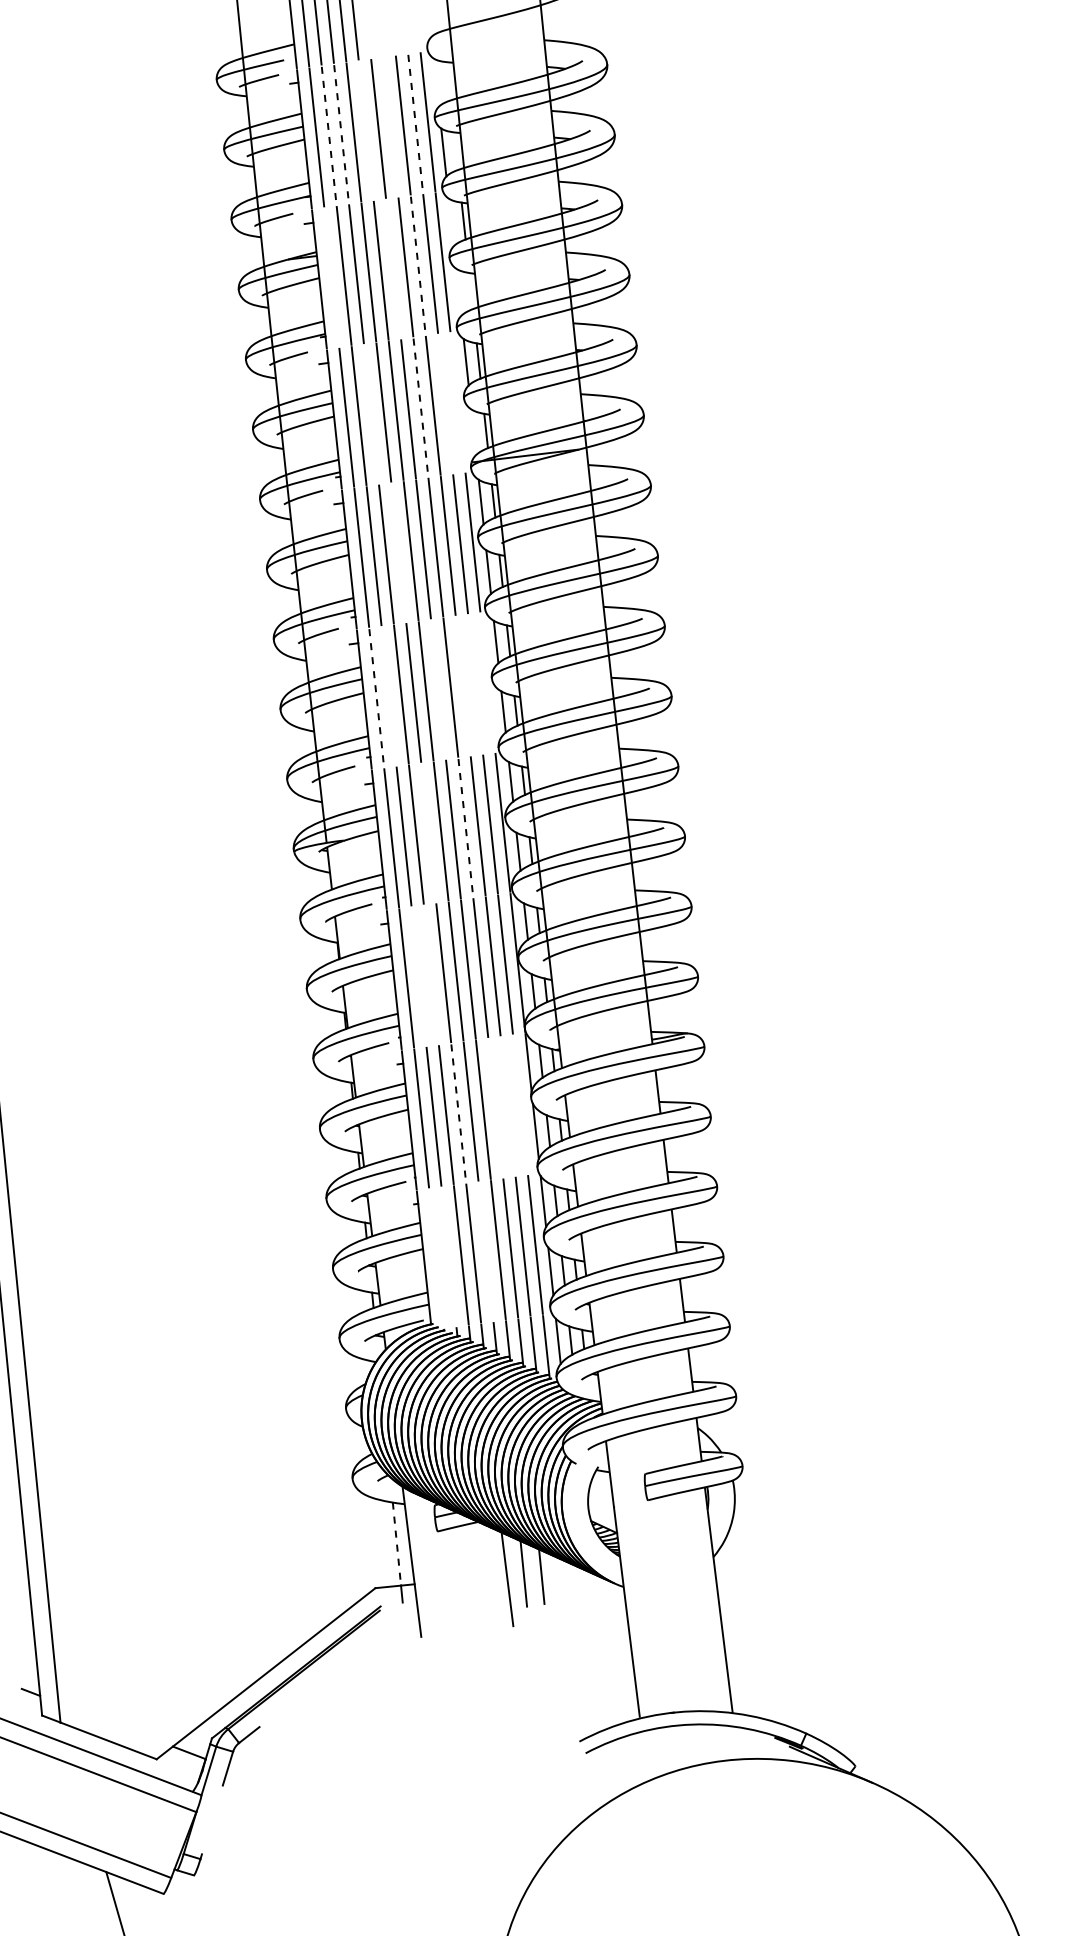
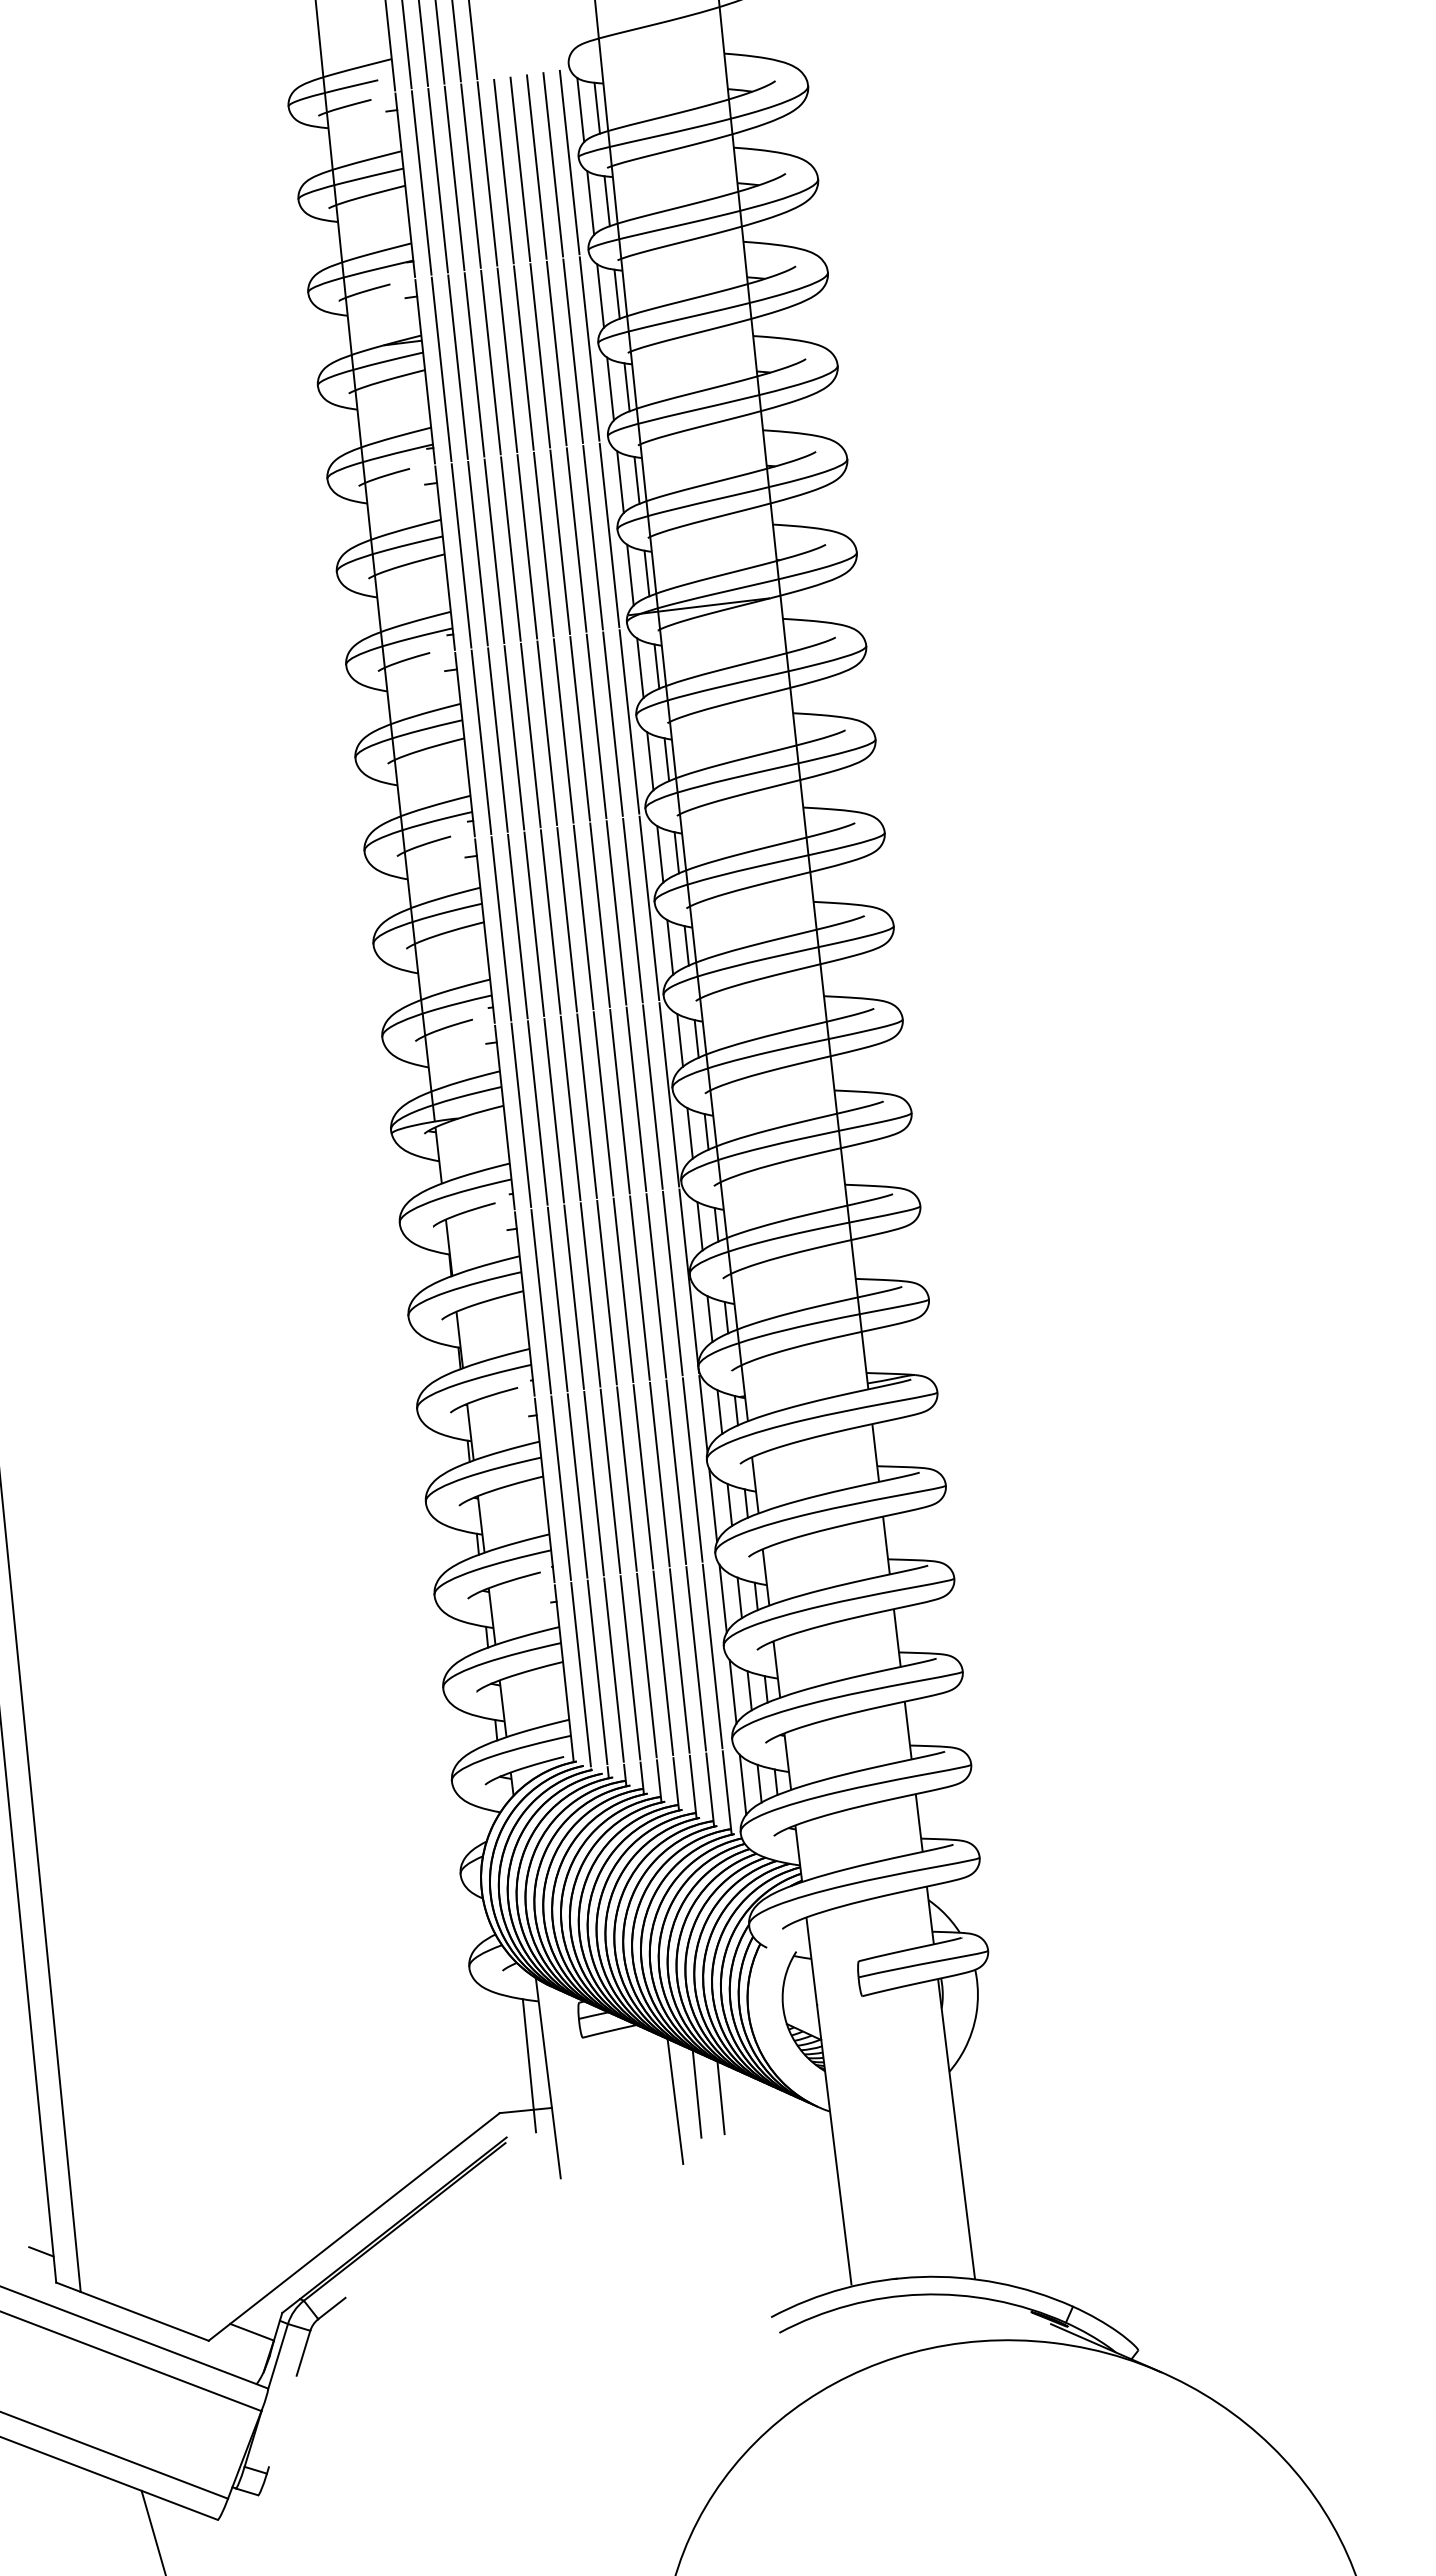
line: (448, 80) -> (596, 107), added
line: (436, 82) -> (580, 110), added
line: (415, 124) -> (553, 165), dashed -> solid
line: (391, 127) -> (520, 169), added
line: (366, 130) -> (487, 173), added
line: (341, 134) -> (454, 178), dashed -> solid
line: (329, 136) -> (438, 181), dashed -> solid
line: (455, 151) -> (606, 201), added
line: (451, 222) -> (600, 295), added
line: (418, 266) -> (556, 354), dashed -> solid
line: (393, 268) -> (523, 357), added
line: (331, 277) -> (441, 369), added
line: (458, 291) -> (610, 388), added
line: (470, 291) -> (626, 387), added
line: (457, 402) -> (609, 535), added
line: (445, 403) -> (592, 537), added
line: (421, 407) -> (560, 542), dashed -> solid
line: (371, 414) -> (494, 551), added
line: (473, 431) -> (630, 574), added
line: (398, 552) -> (530, 735), added
line: (488, 682) -> (649, 908), added
line: (475, 684) -> (632, 910), added
line: (463, 685) -> (616, 912), added
line: (438, 689) -> (583, 917), added
line: (388, 696) -> (517, 926), added
line: (376, 698) -> (501, 929), dashed -> solid
line: (466, 828) -> (620, 1102), dashed -> solid
line: (428, 833) -> (570, 1108), added
line: (430, 974) -> (573, 1296), added
line: (418, 976) -> (557, 1299), added
line: (520, 1104) -> (692, 1469), added
line: (508, 1105) -> (676, 1471), added
line: (495, 1108) -> (659, 1474), added
line: (458, 1113) -> (610, 1481), dashed -> solid
line: (485, 1251) -> (646, 1665), added
line: (448, 1256) -> (597, 1672), added
line: (436, 1258) -> (580, 1674), added
line: (397, 1544) -> (528, 2054), dashed -> solid

